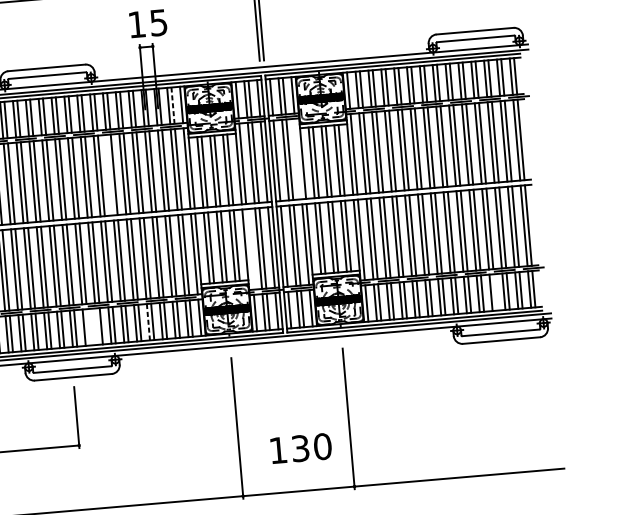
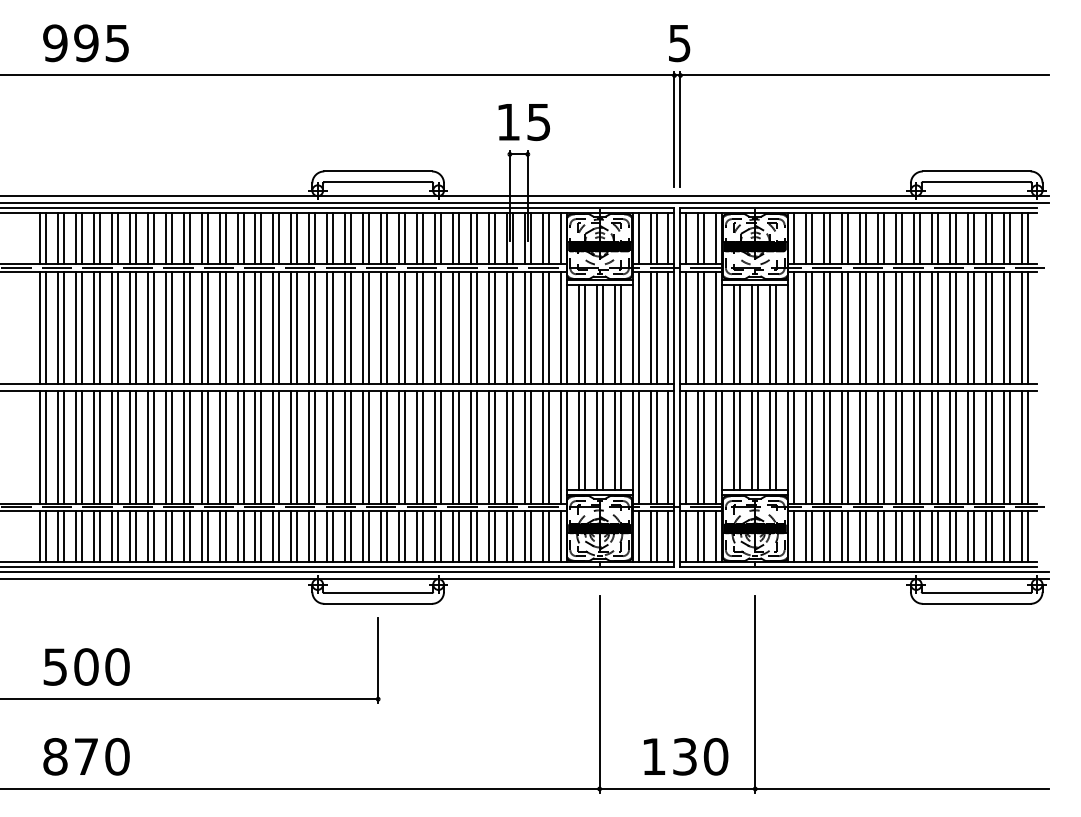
line: (172, 106) -> (548, 239), dashed -> solid
line: (298, 158) -> (716, 327), added
line: (110, 174) -> (453, 327), added
line: (250, 249) -> (638, 447), added
line: (495, 291) -> (973, 535), added
line: (148, 322) -> (488, 536), dashed -> solid
line: (97, 325) -> (417, 535), added
line: (88, 326) -> (405, 535), added
text: (301, 448) -> (686, 756), moved

